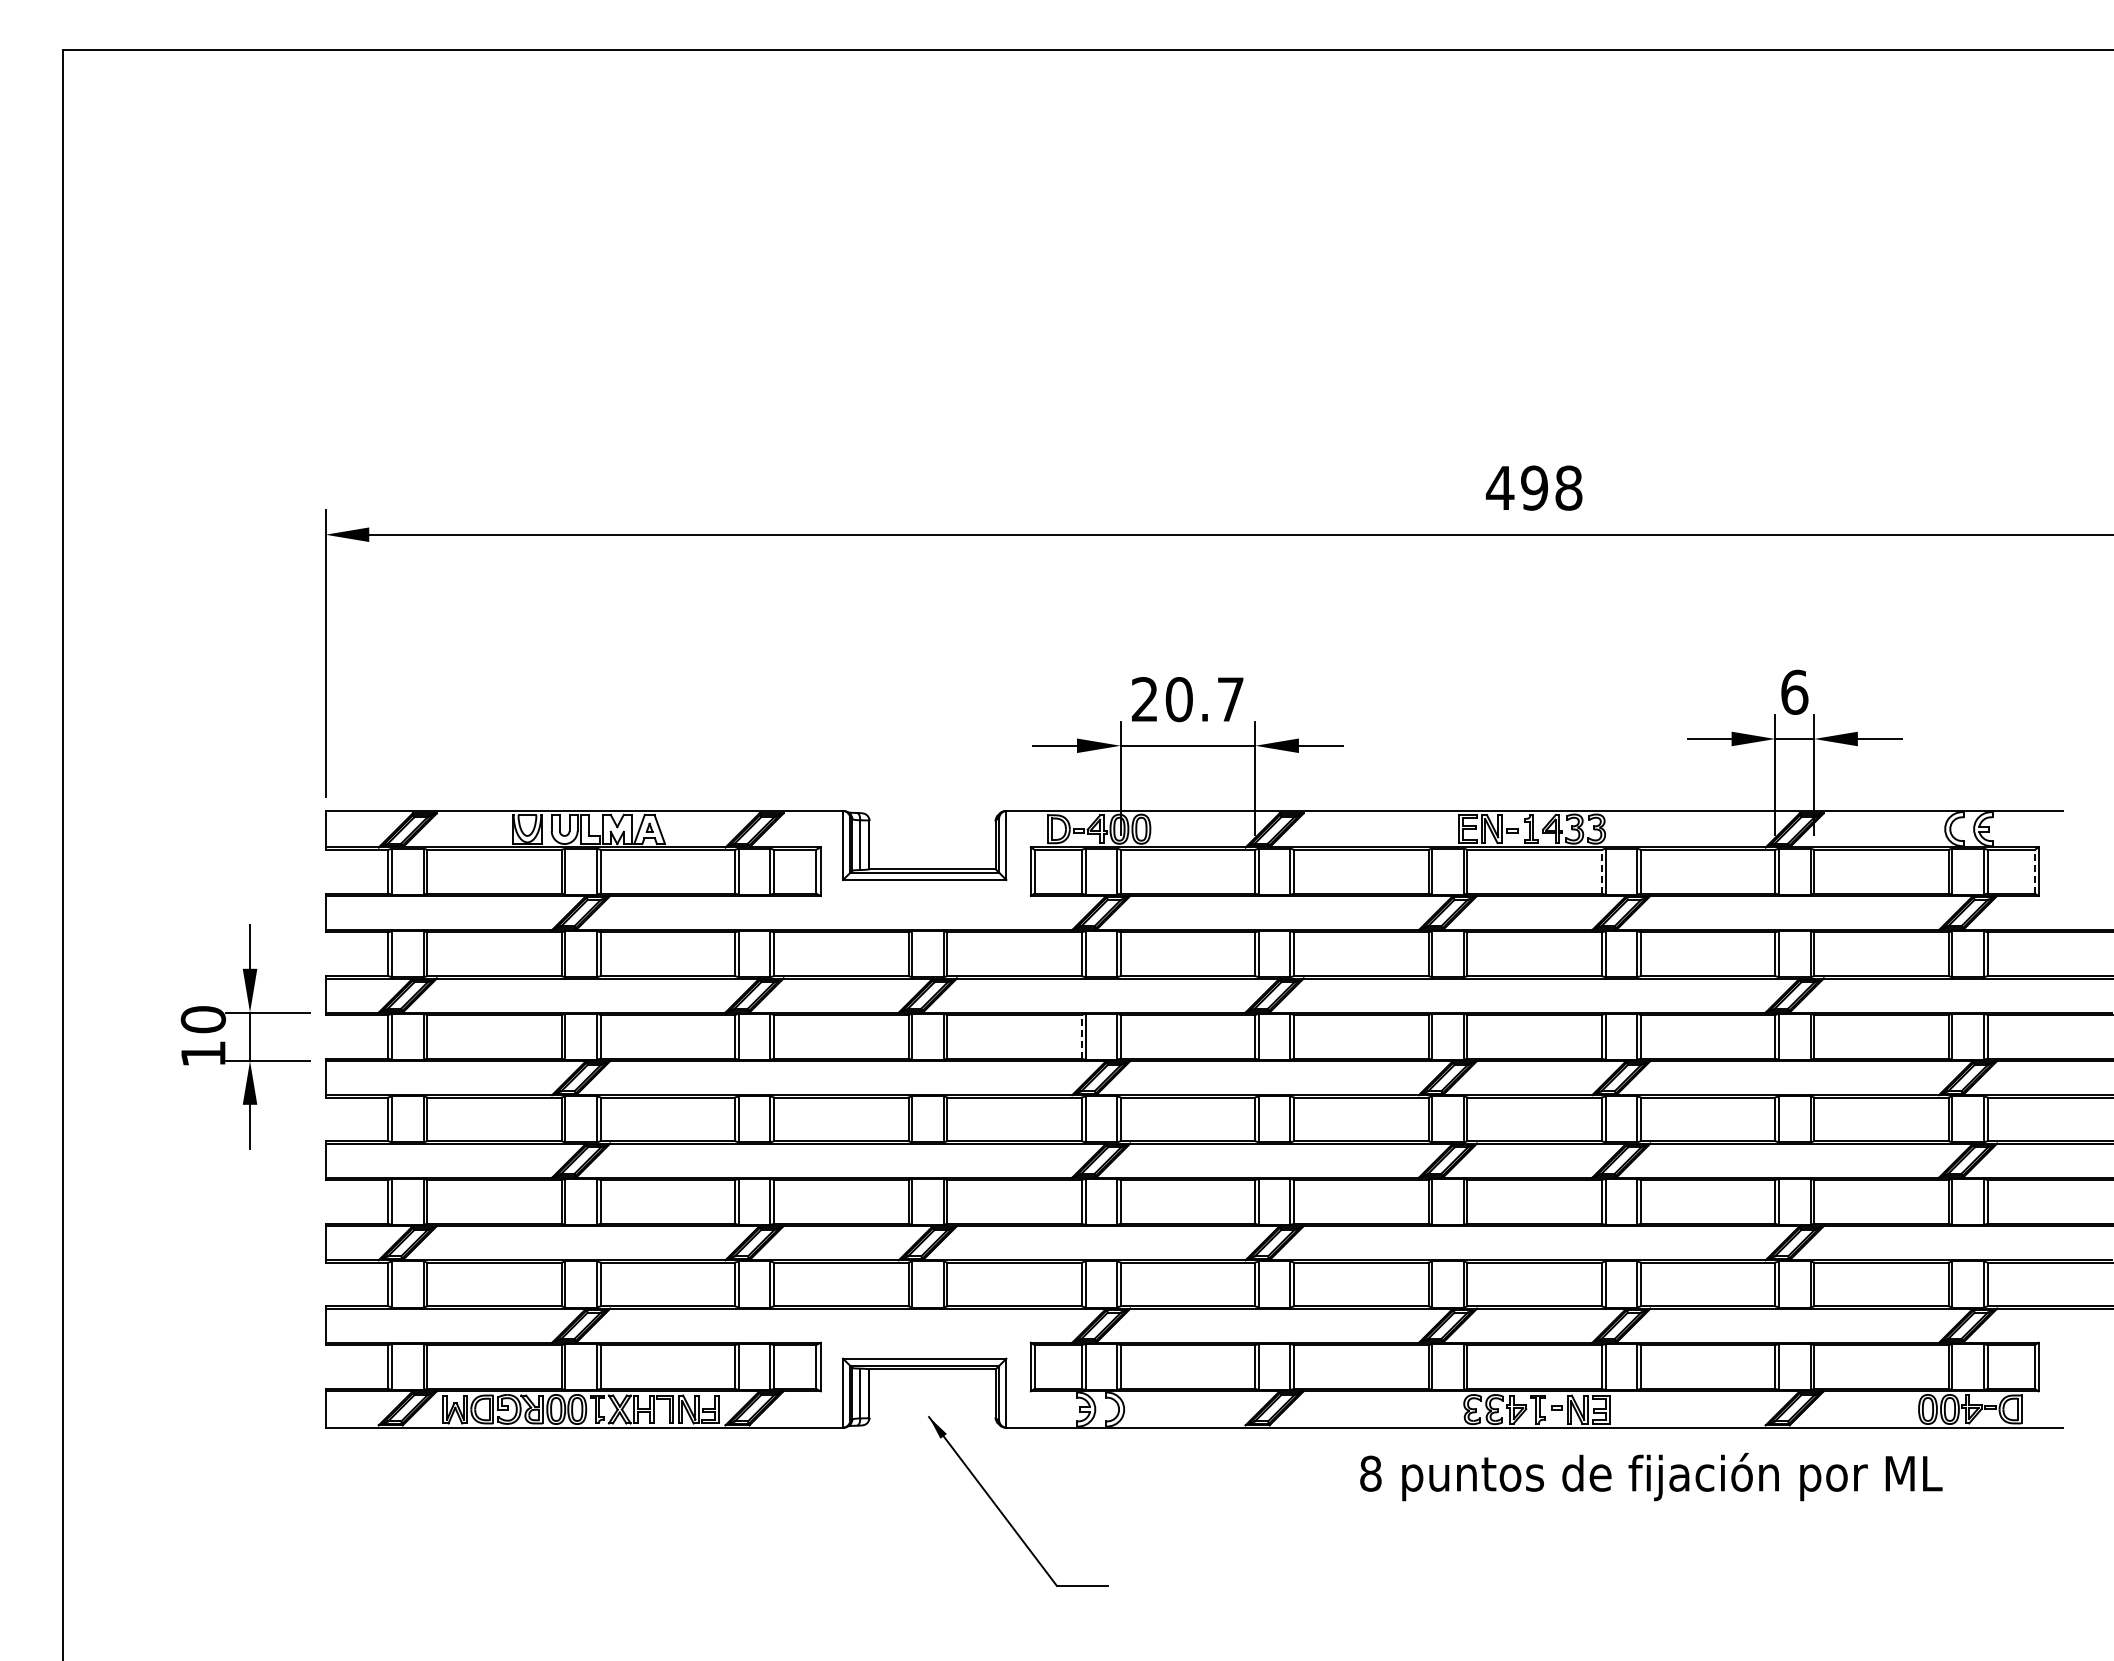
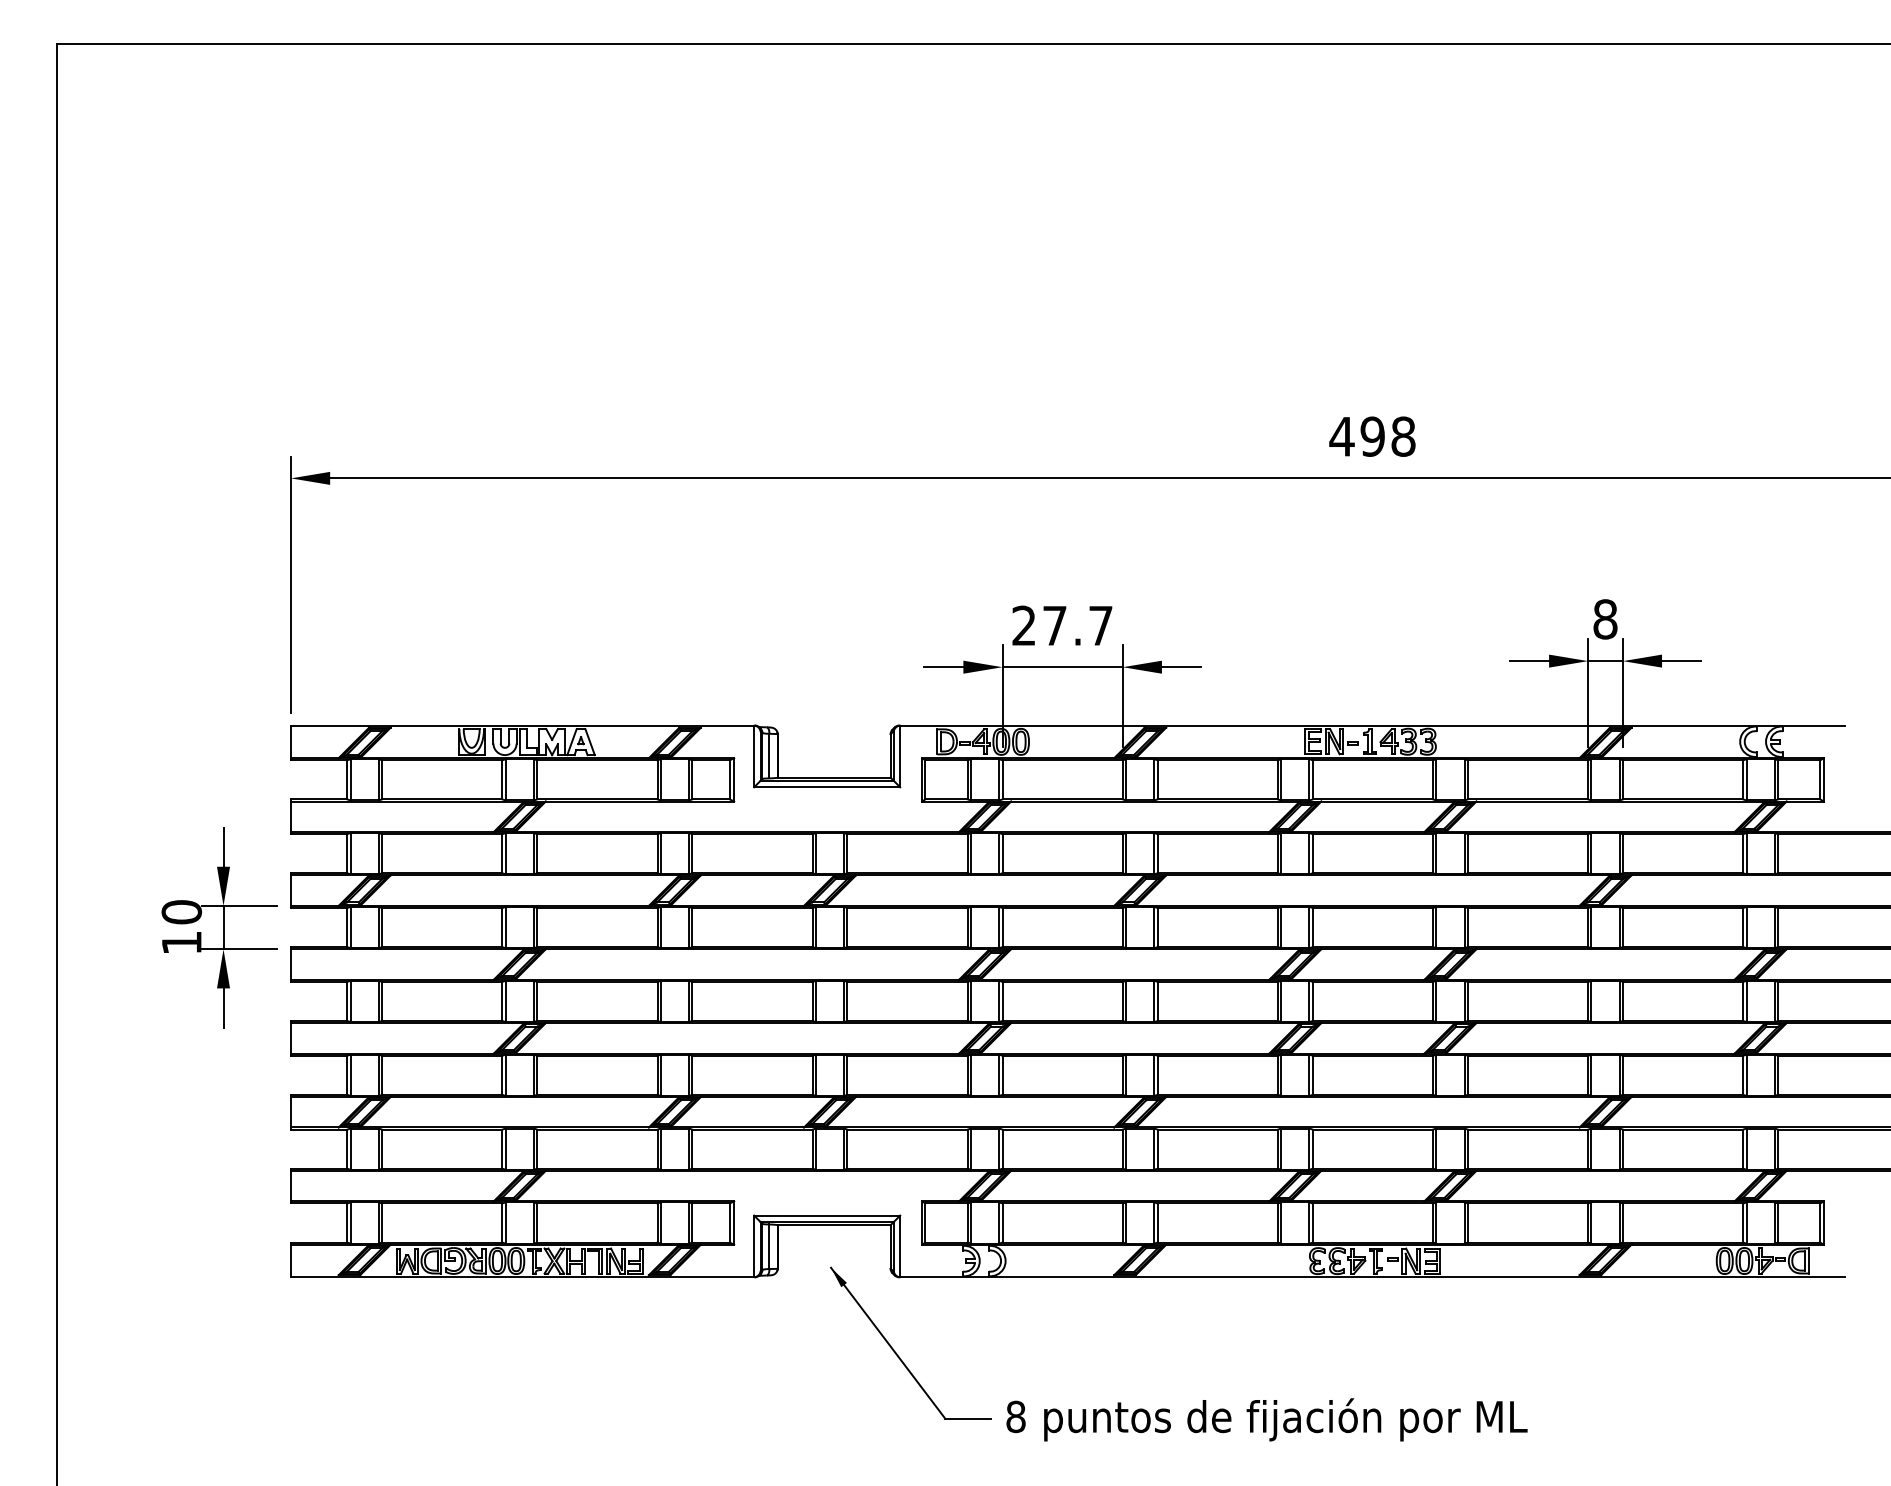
text: (1794, 691) -> (1605, 618), 6 -> 8
text: (1178, 699) -> (1054, 625), 20.7 -> 27.7
line: (1601, 871) -> (1432, 779), dashed -> solid
line: (2034, 871) -> (1820, 779), dashed -> solid
line: (1081, 1036) -> (967, 927), dashed -> solid
text: (1651, 1476) -> (1267, 1419), moved

